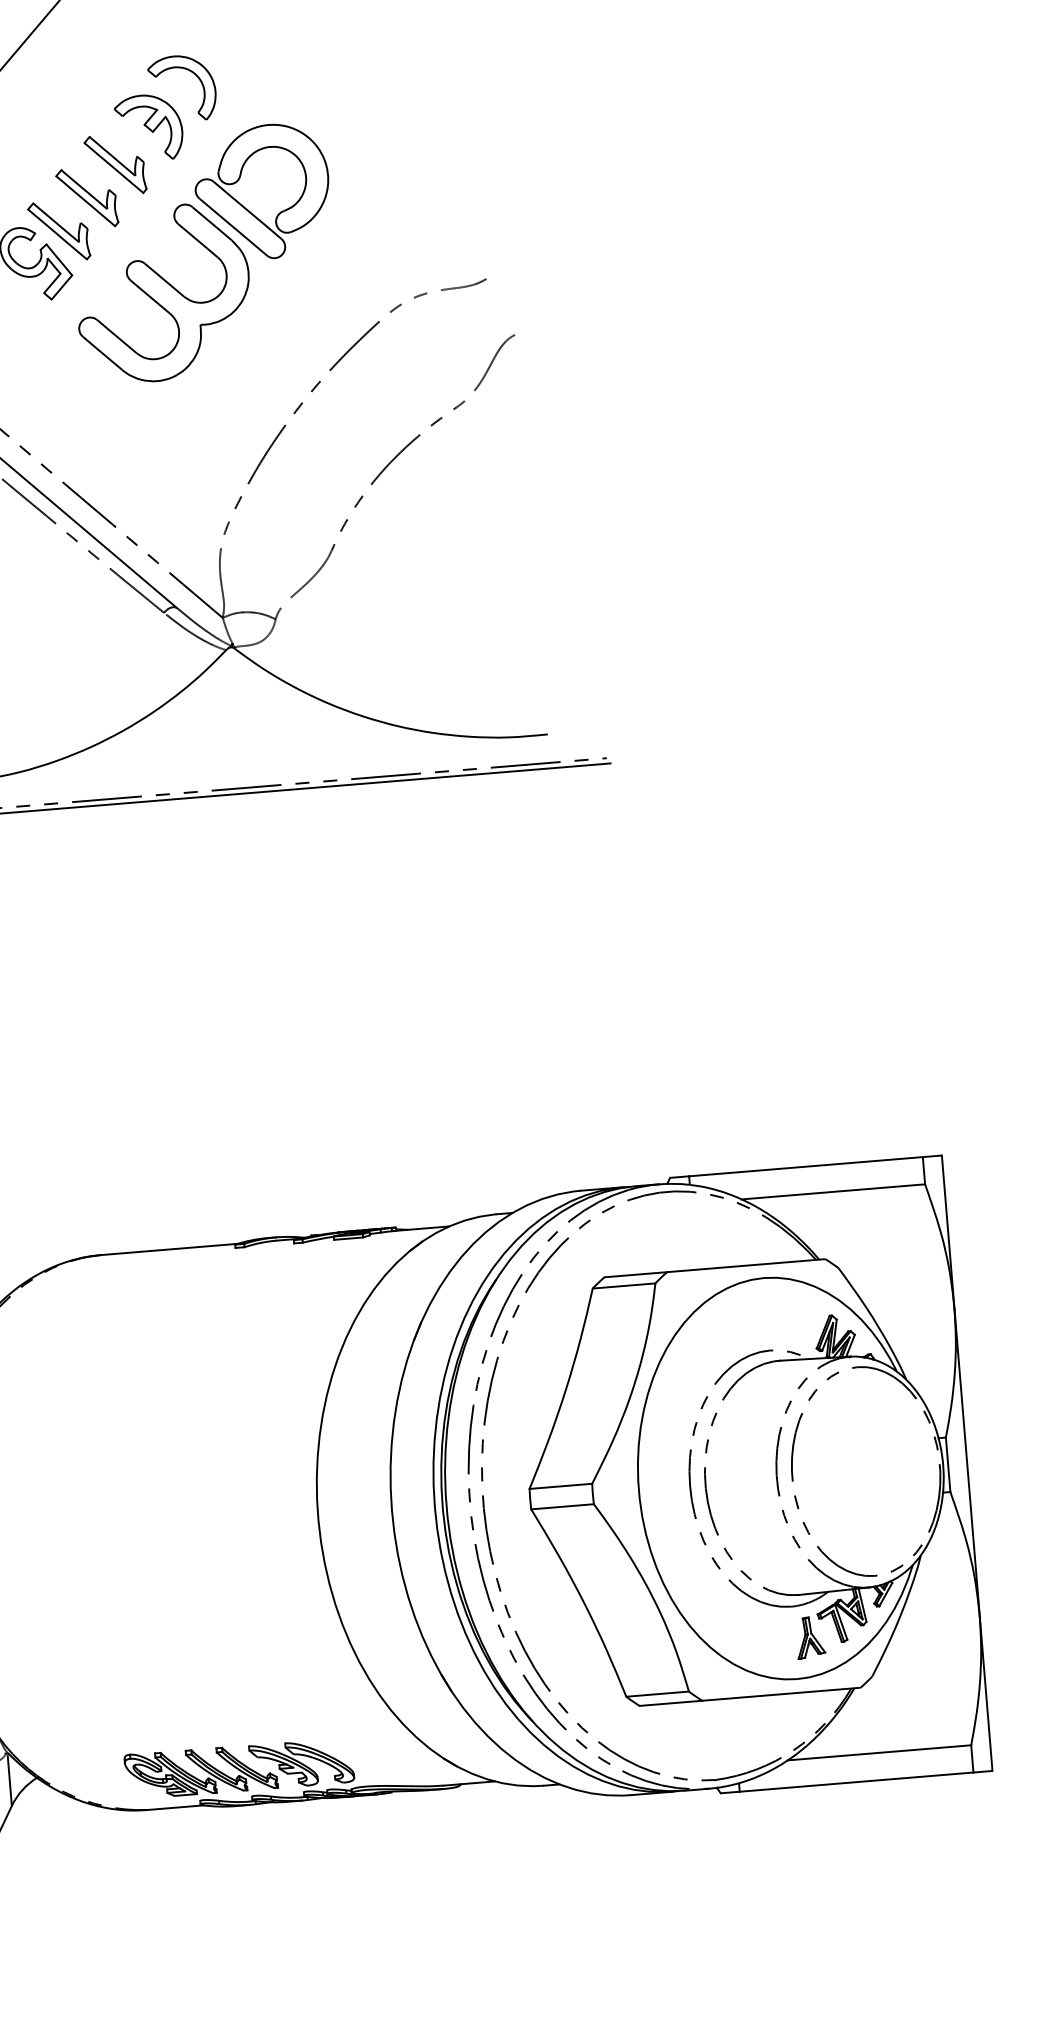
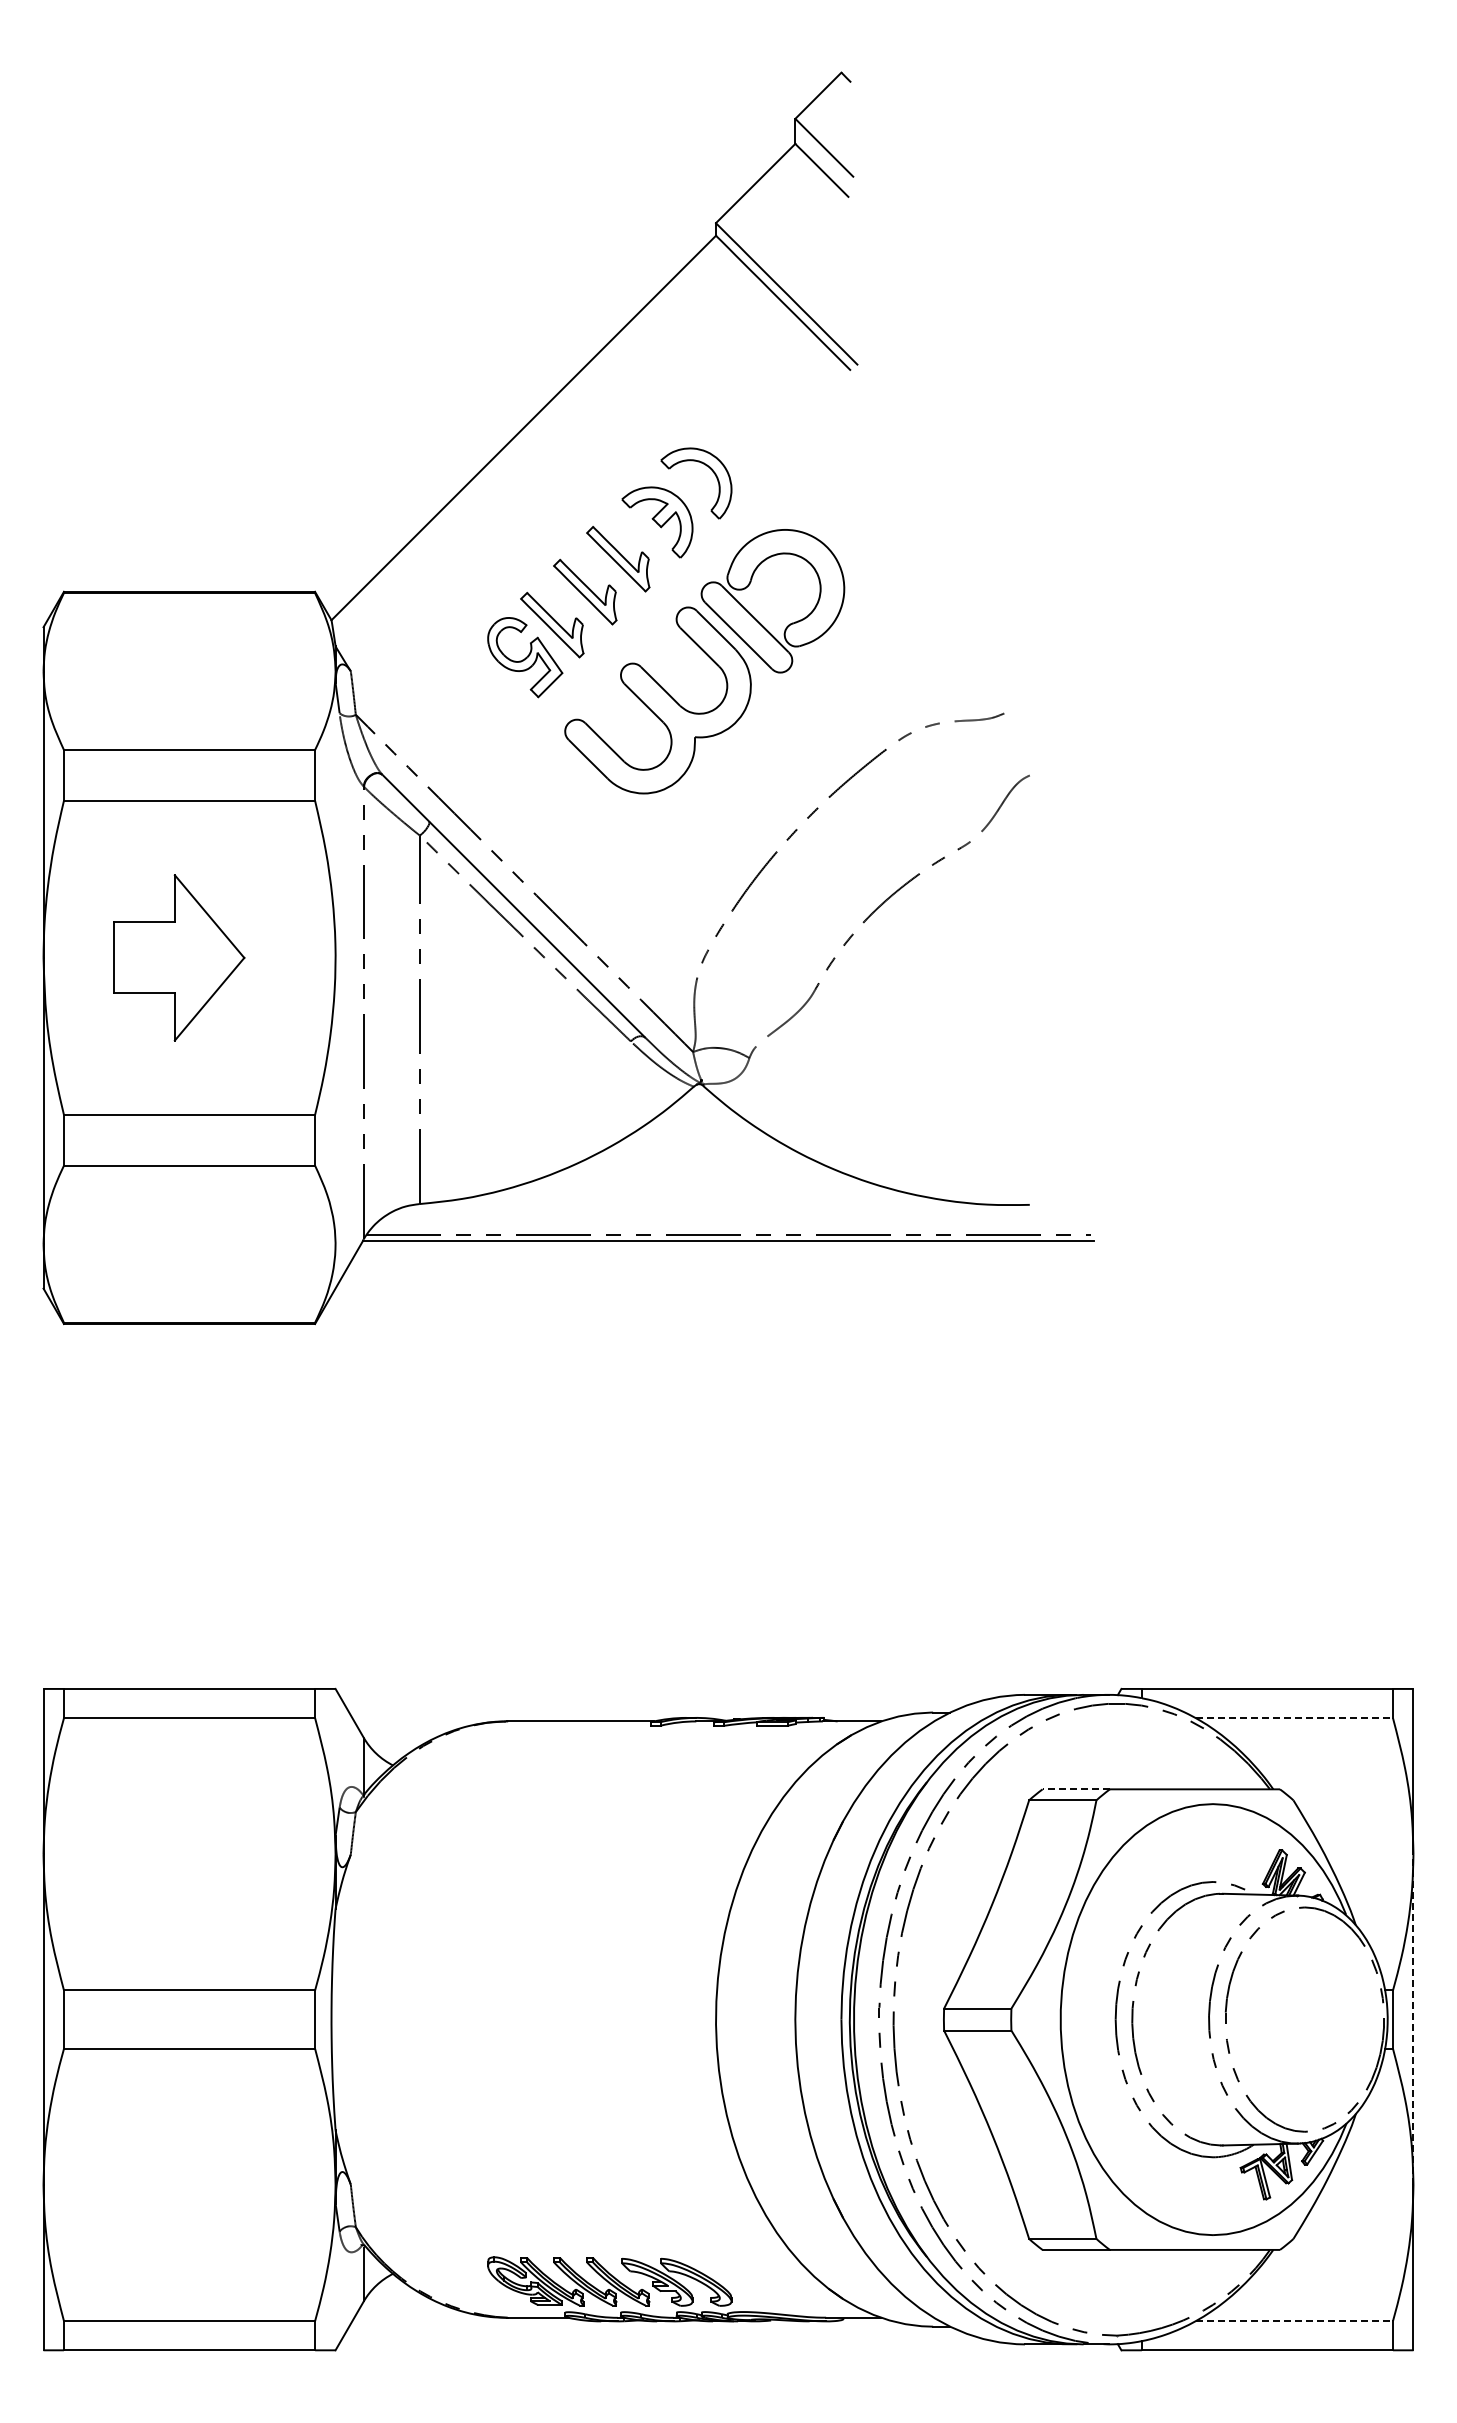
line: (833, 1192) -> (1294, 1718), solid -> dashed
line: (636, 1274) -> (1076, 1789), solid -> dashed
line: (967, 1463) -> (1413, 2019), solid -> dashed
part: (810, 1637) -> (1230, 2191), removed
line: (879, 1753) -> (1294, 2321), solid -> dashed

